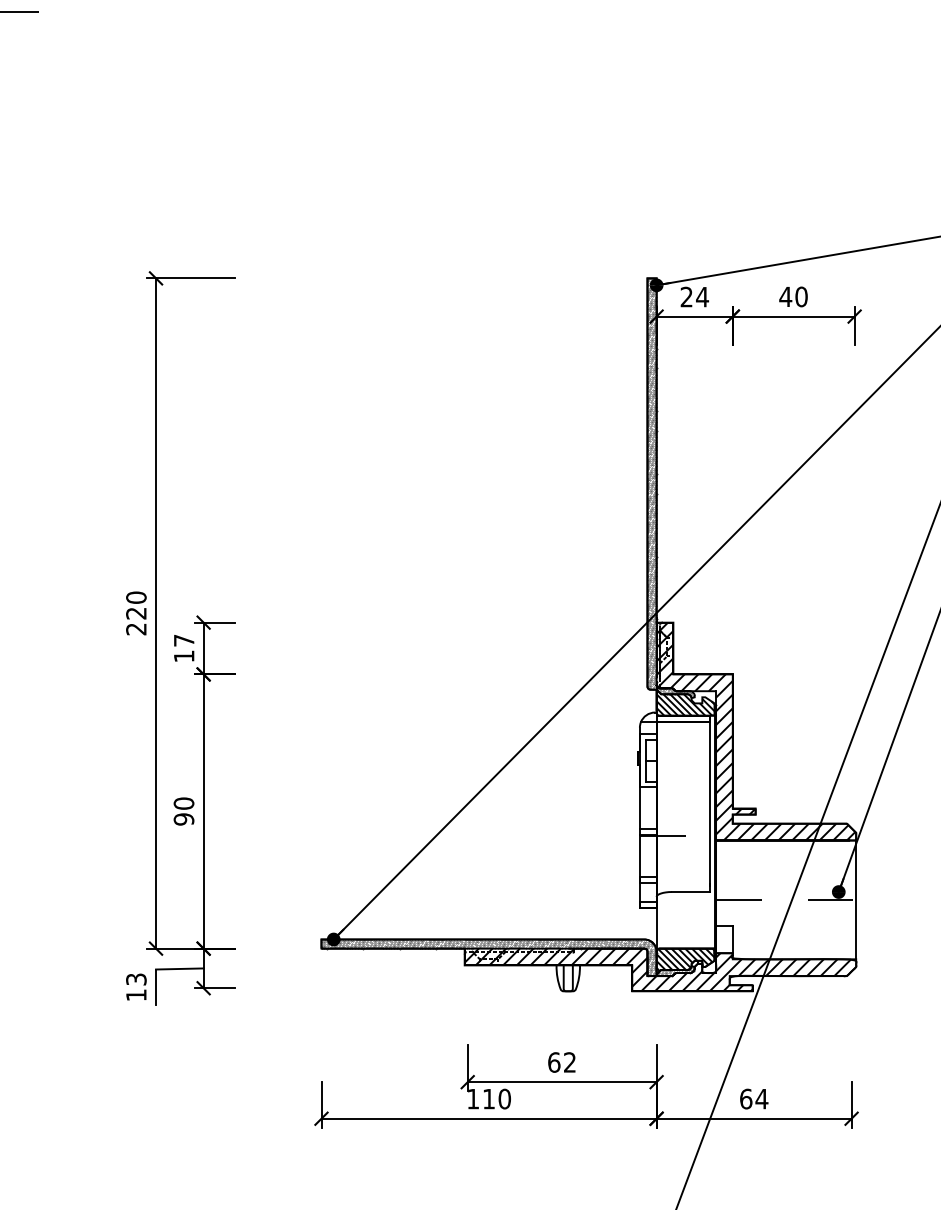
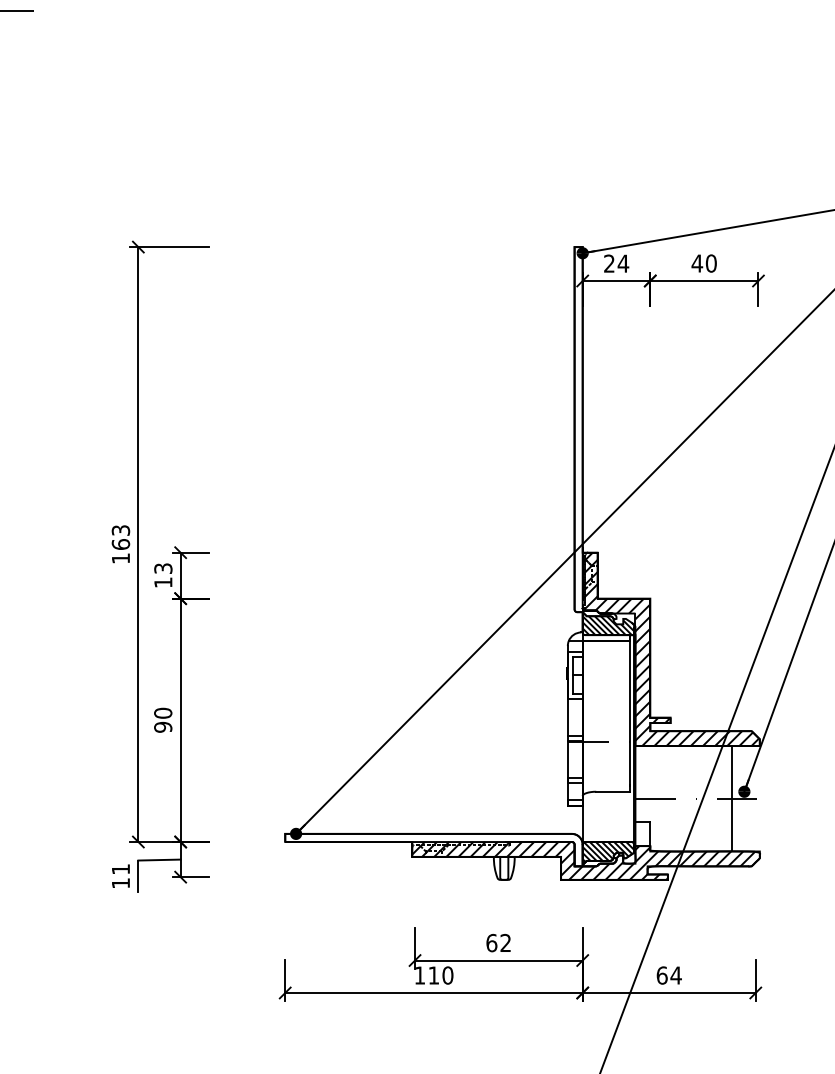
hatch: (670, 487) -> (595, 432), removed
text: (136, 613) -> (121, 544), 220 -> 163
text: (183, 640) -> (162, 568), 17 -> 13
line: (856, 899) -> (732, 798), moved
hatch: (507, 957) -> (450, 849), removed
text: (136, 979) -> (121, 869), 13 -> 11

